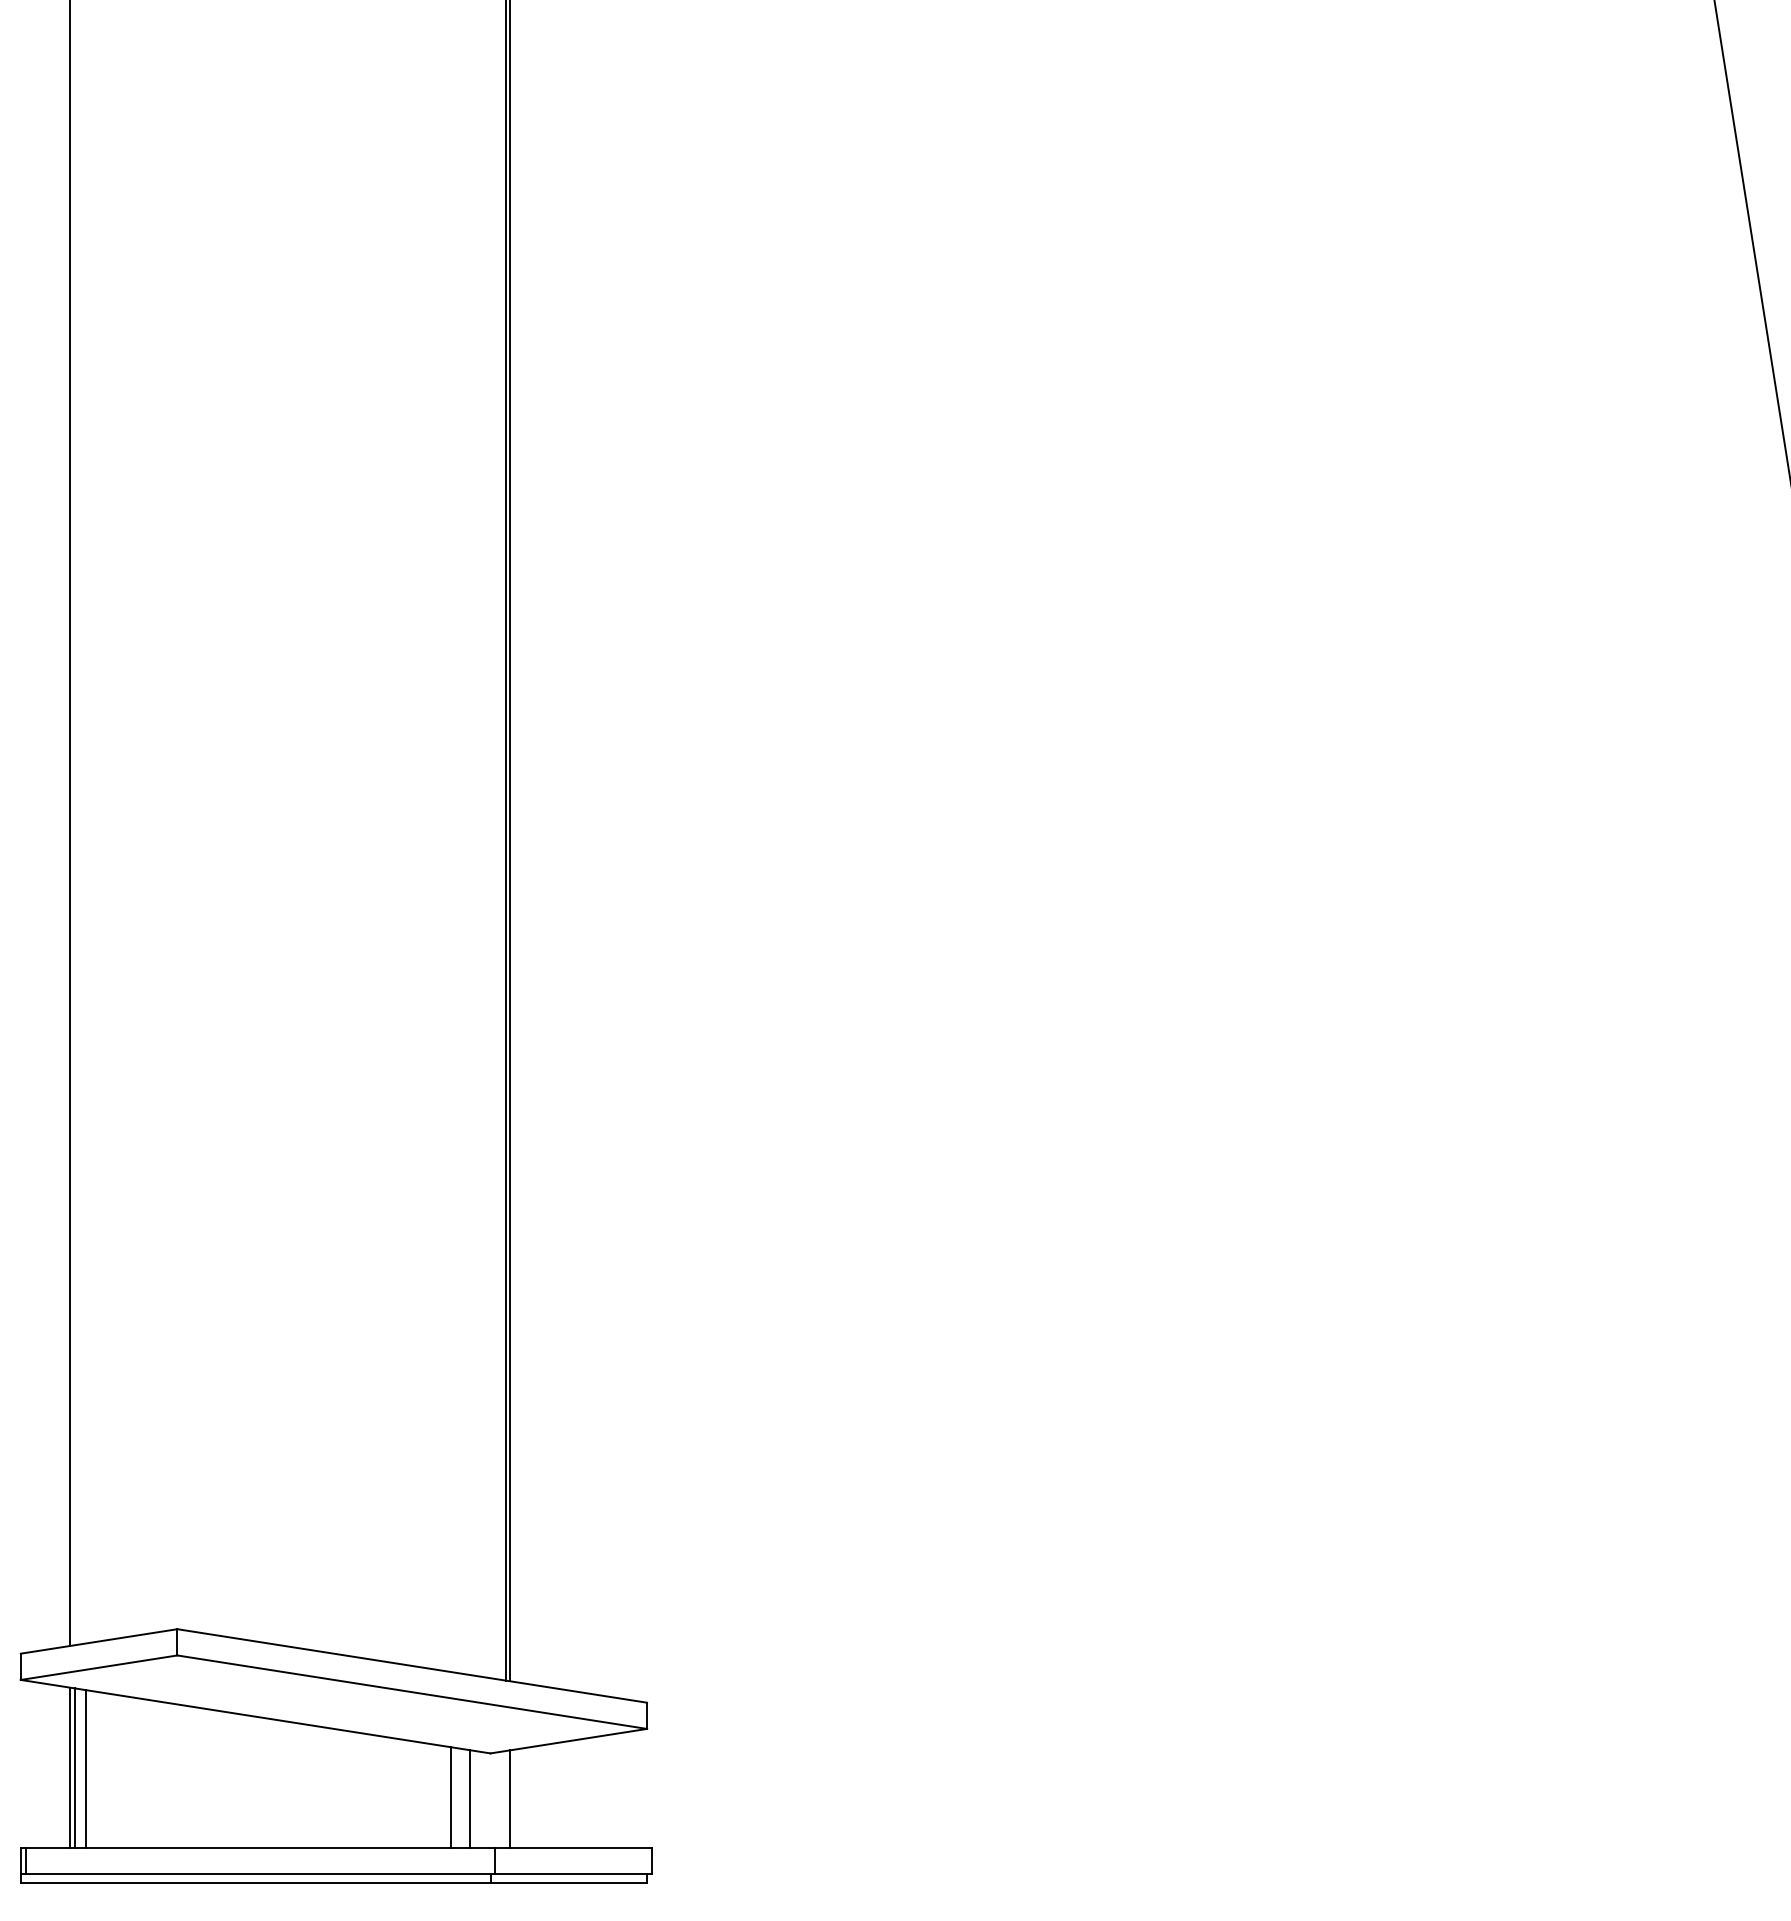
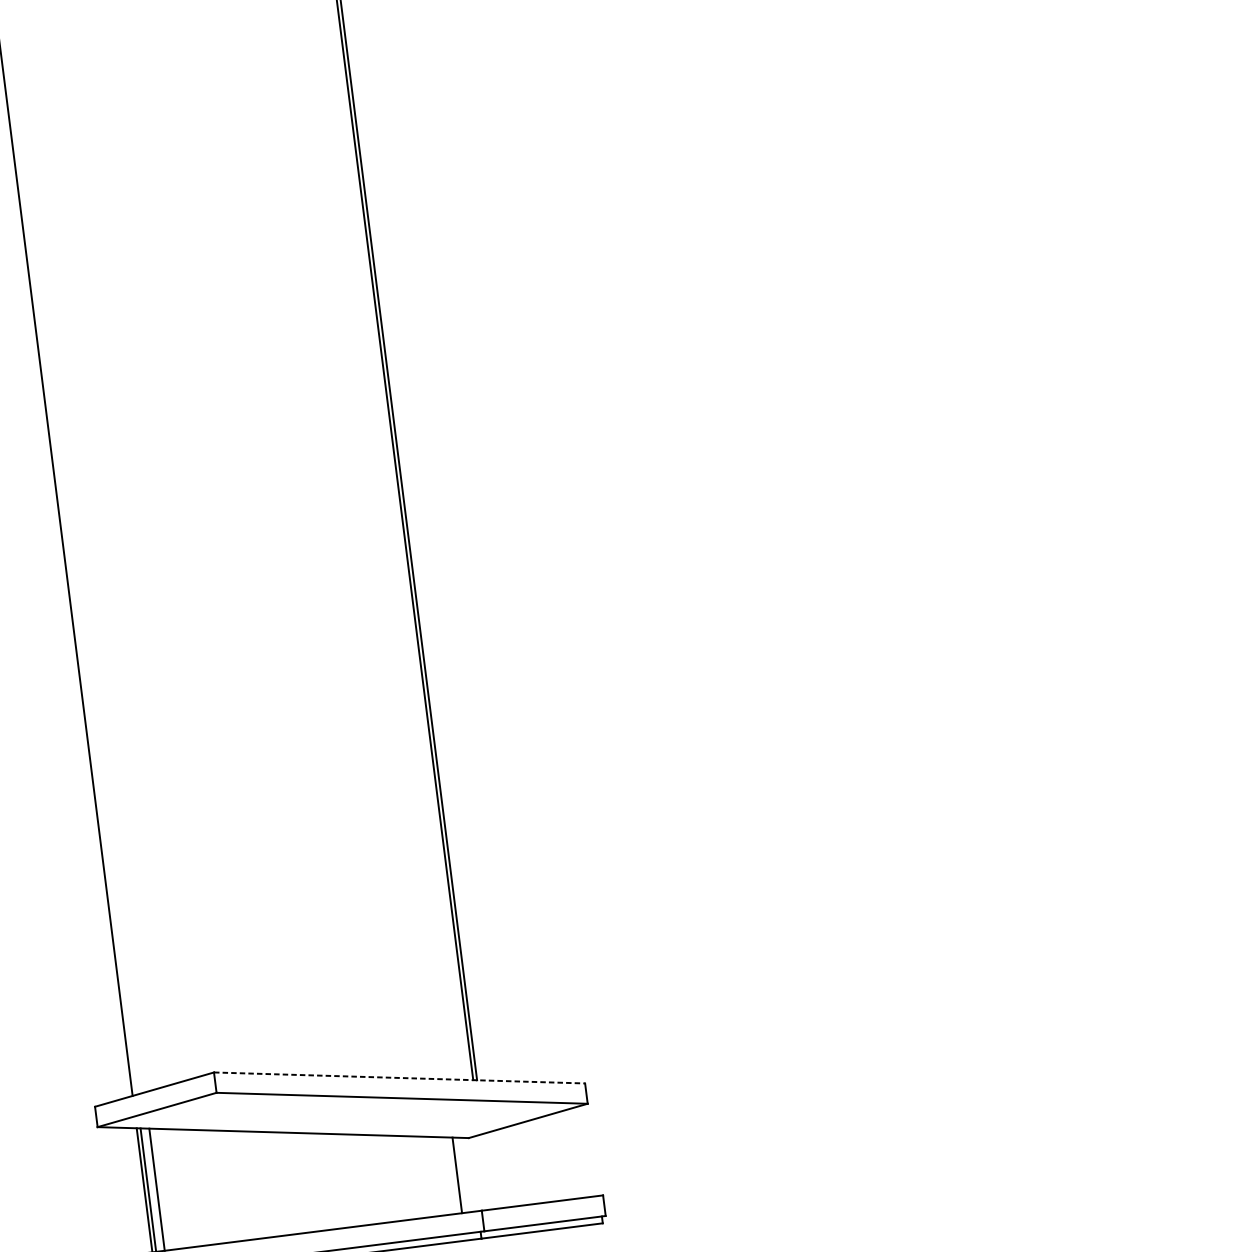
line: (412, 1665) -> (399, 1077), solid -> dashed
line: (450, 1797) -> (442, 1176), removed
line: (510, 1798) -> (488, 1171), removed

